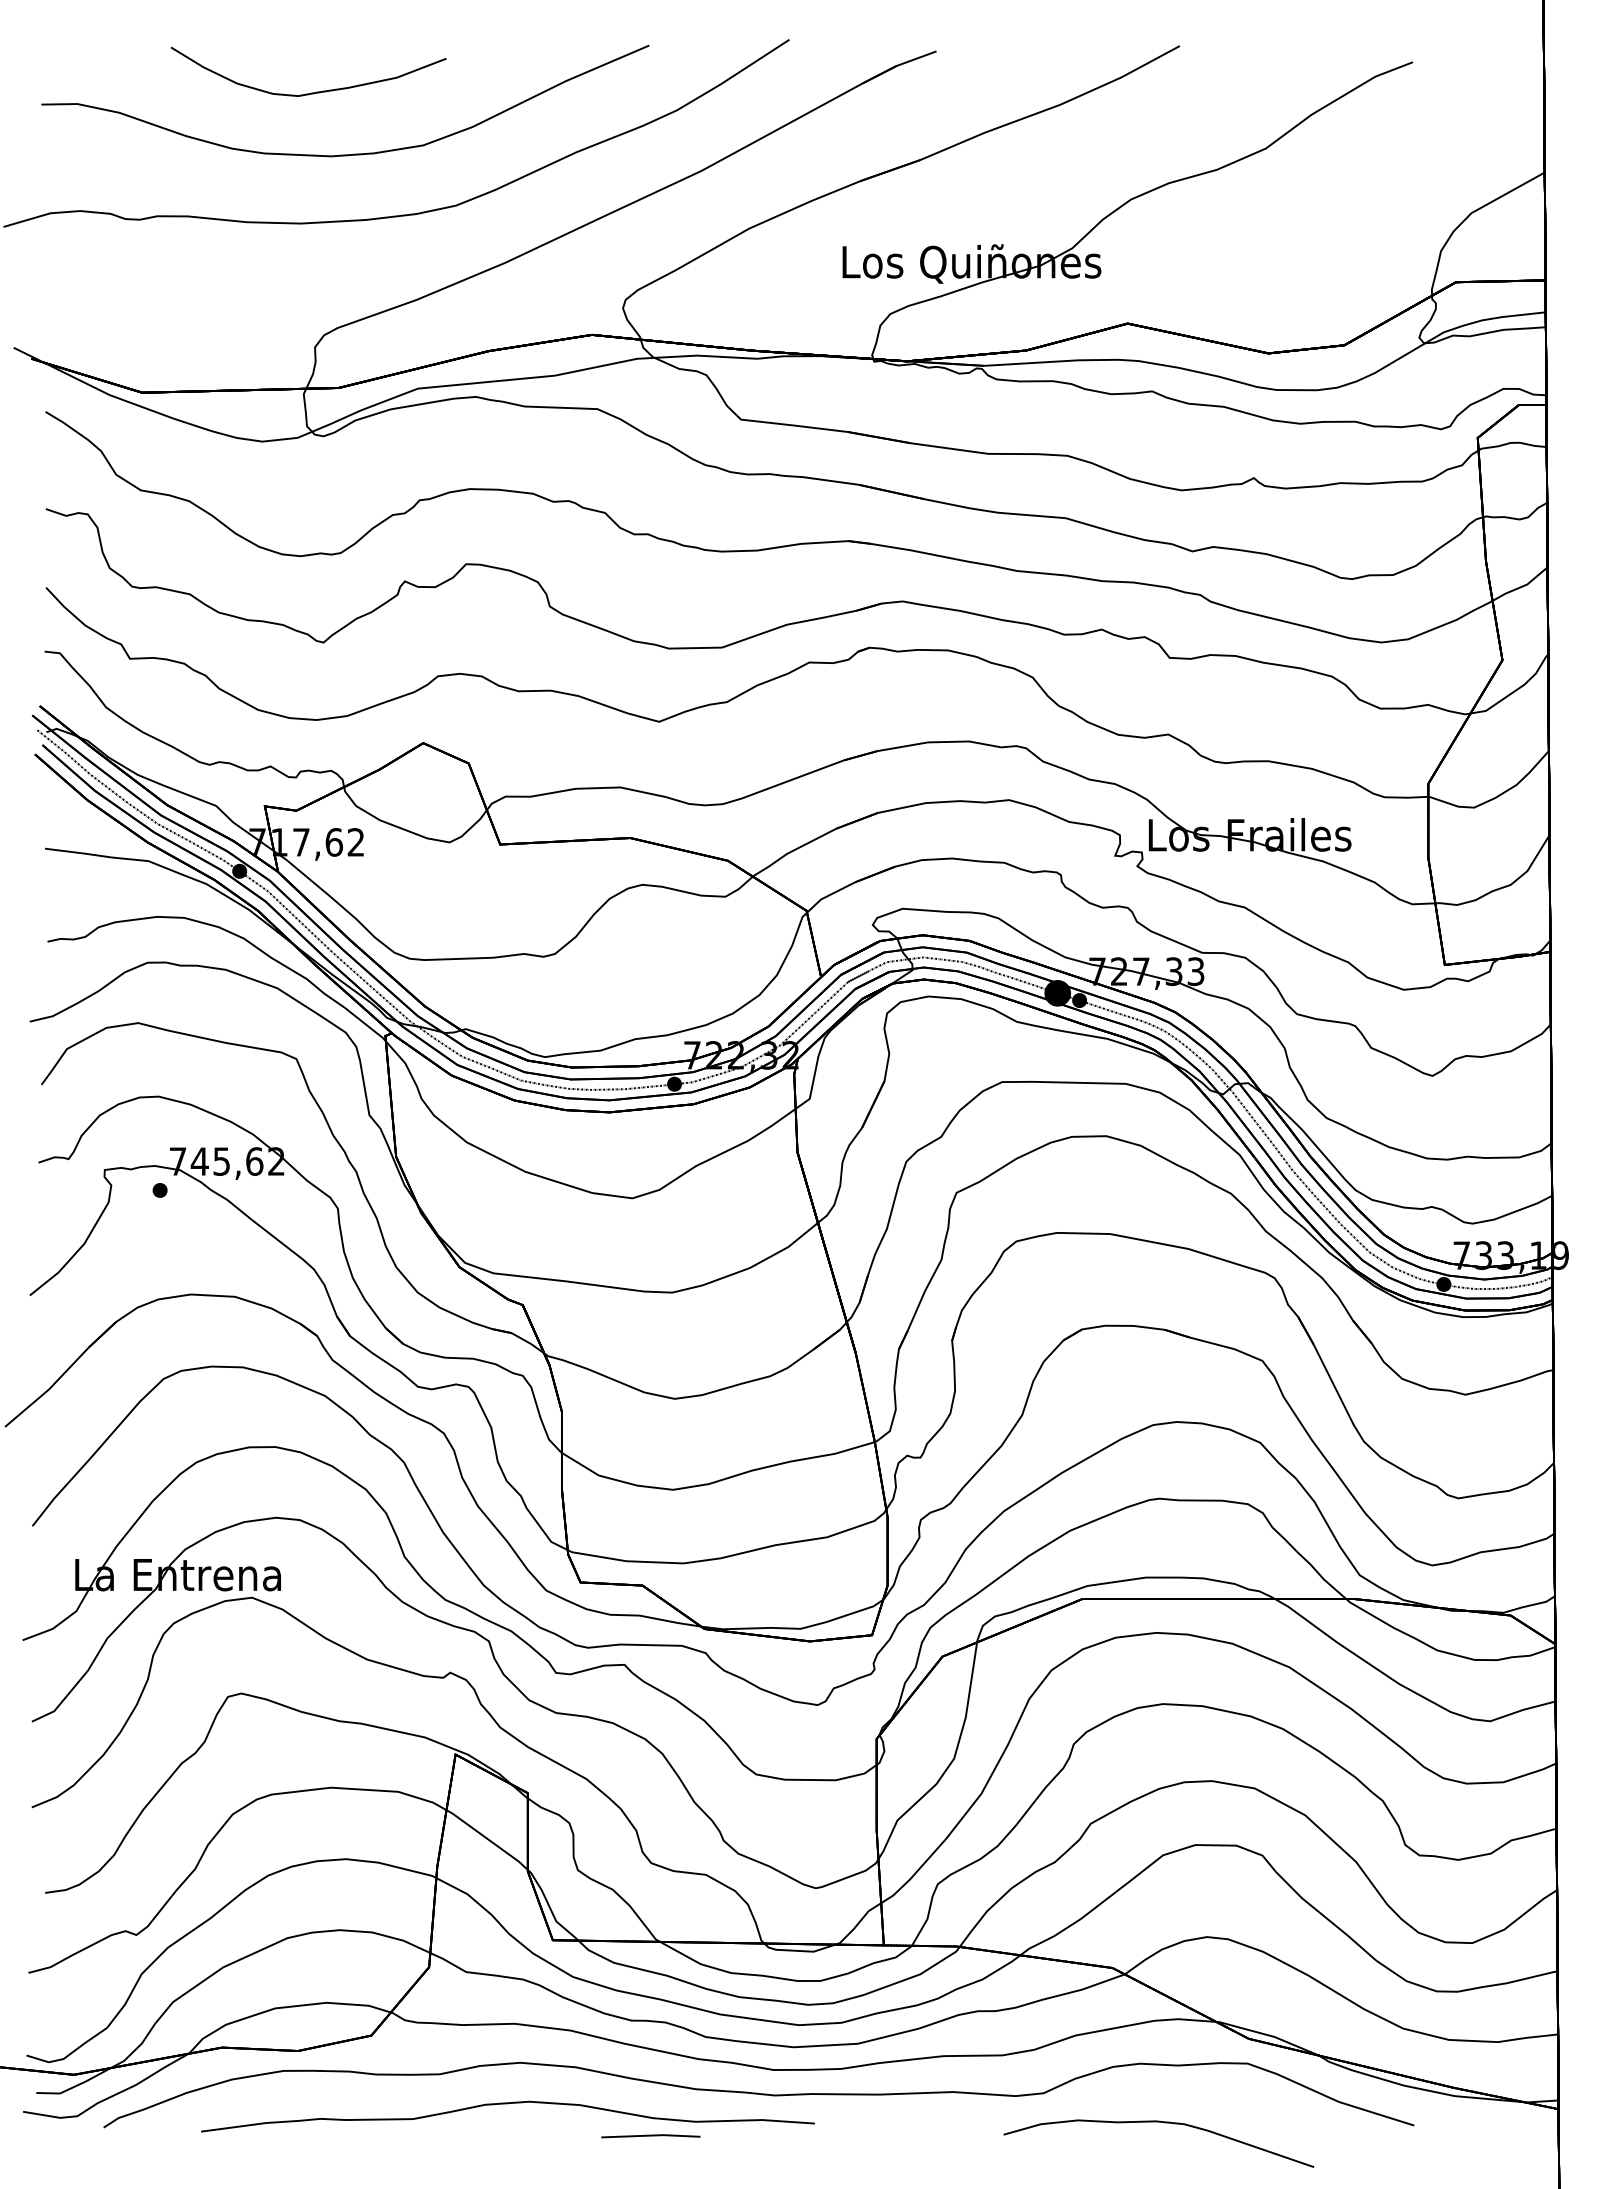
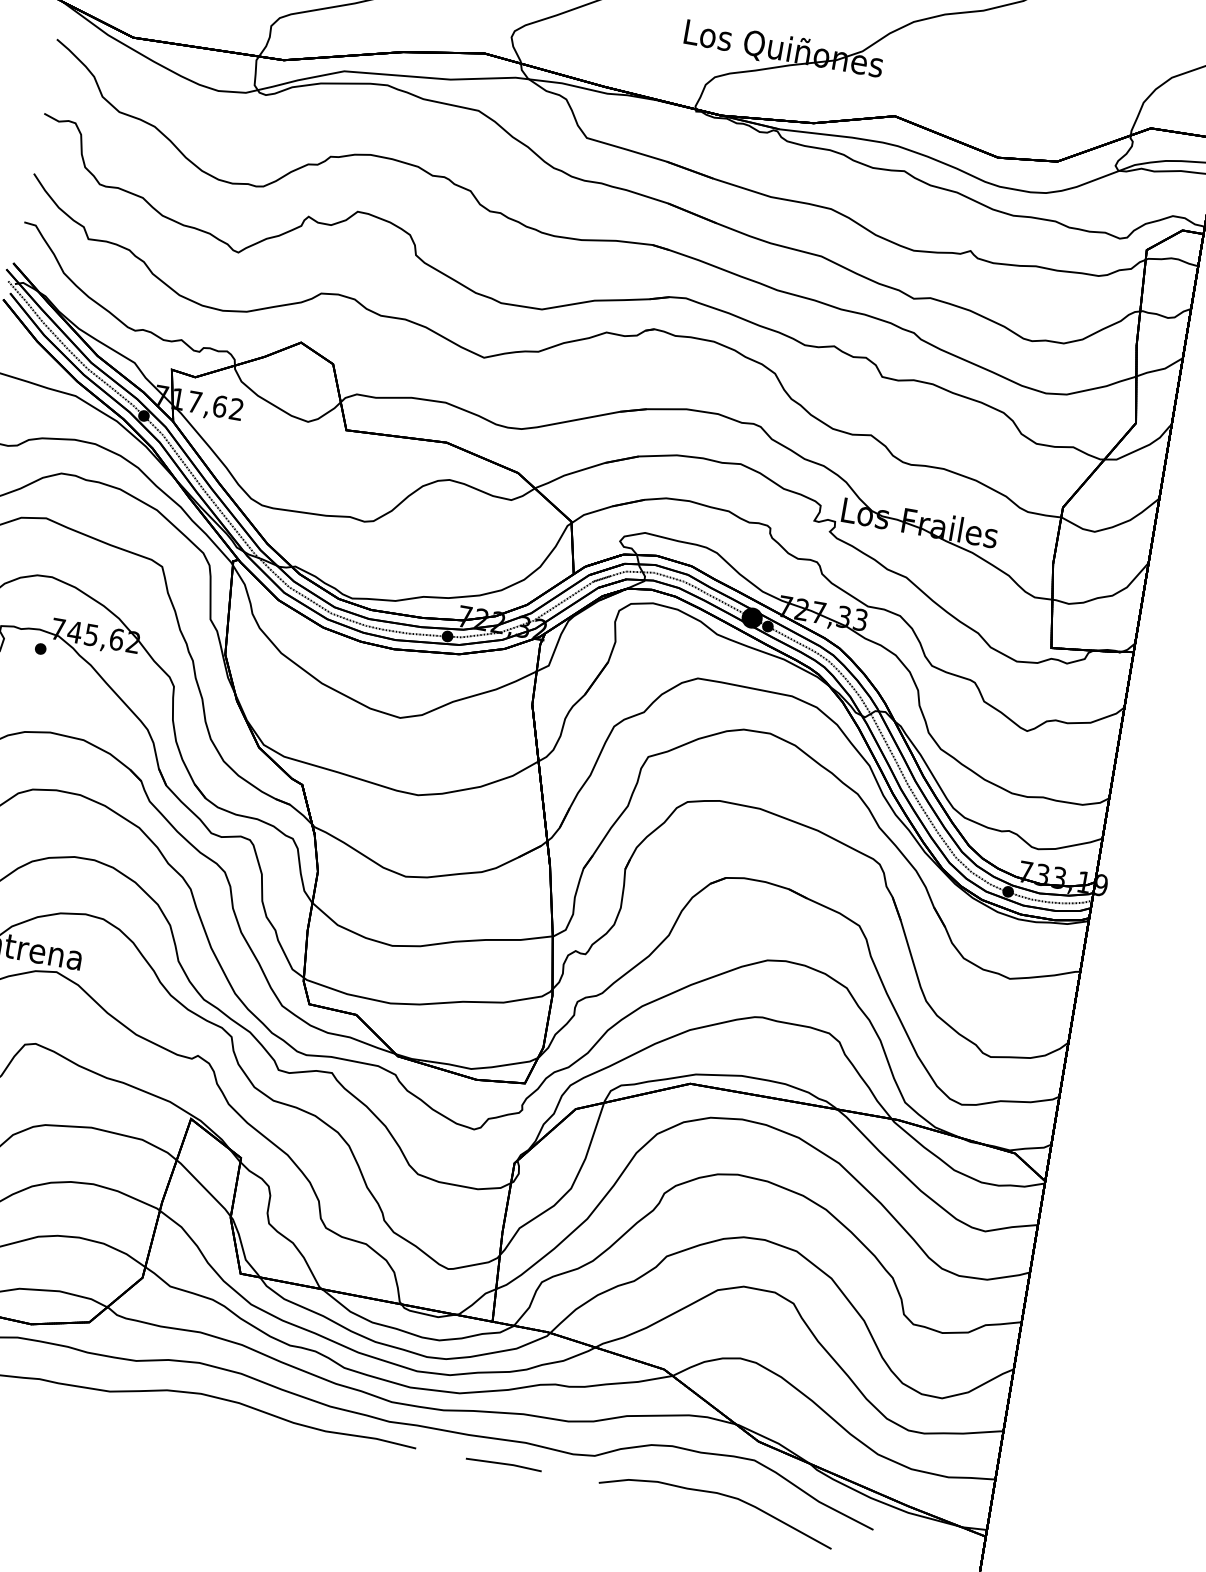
curve: (1164, 2123) -> (723, 1495), moved
line: (650, 2136) -> (503, 1464), moved

